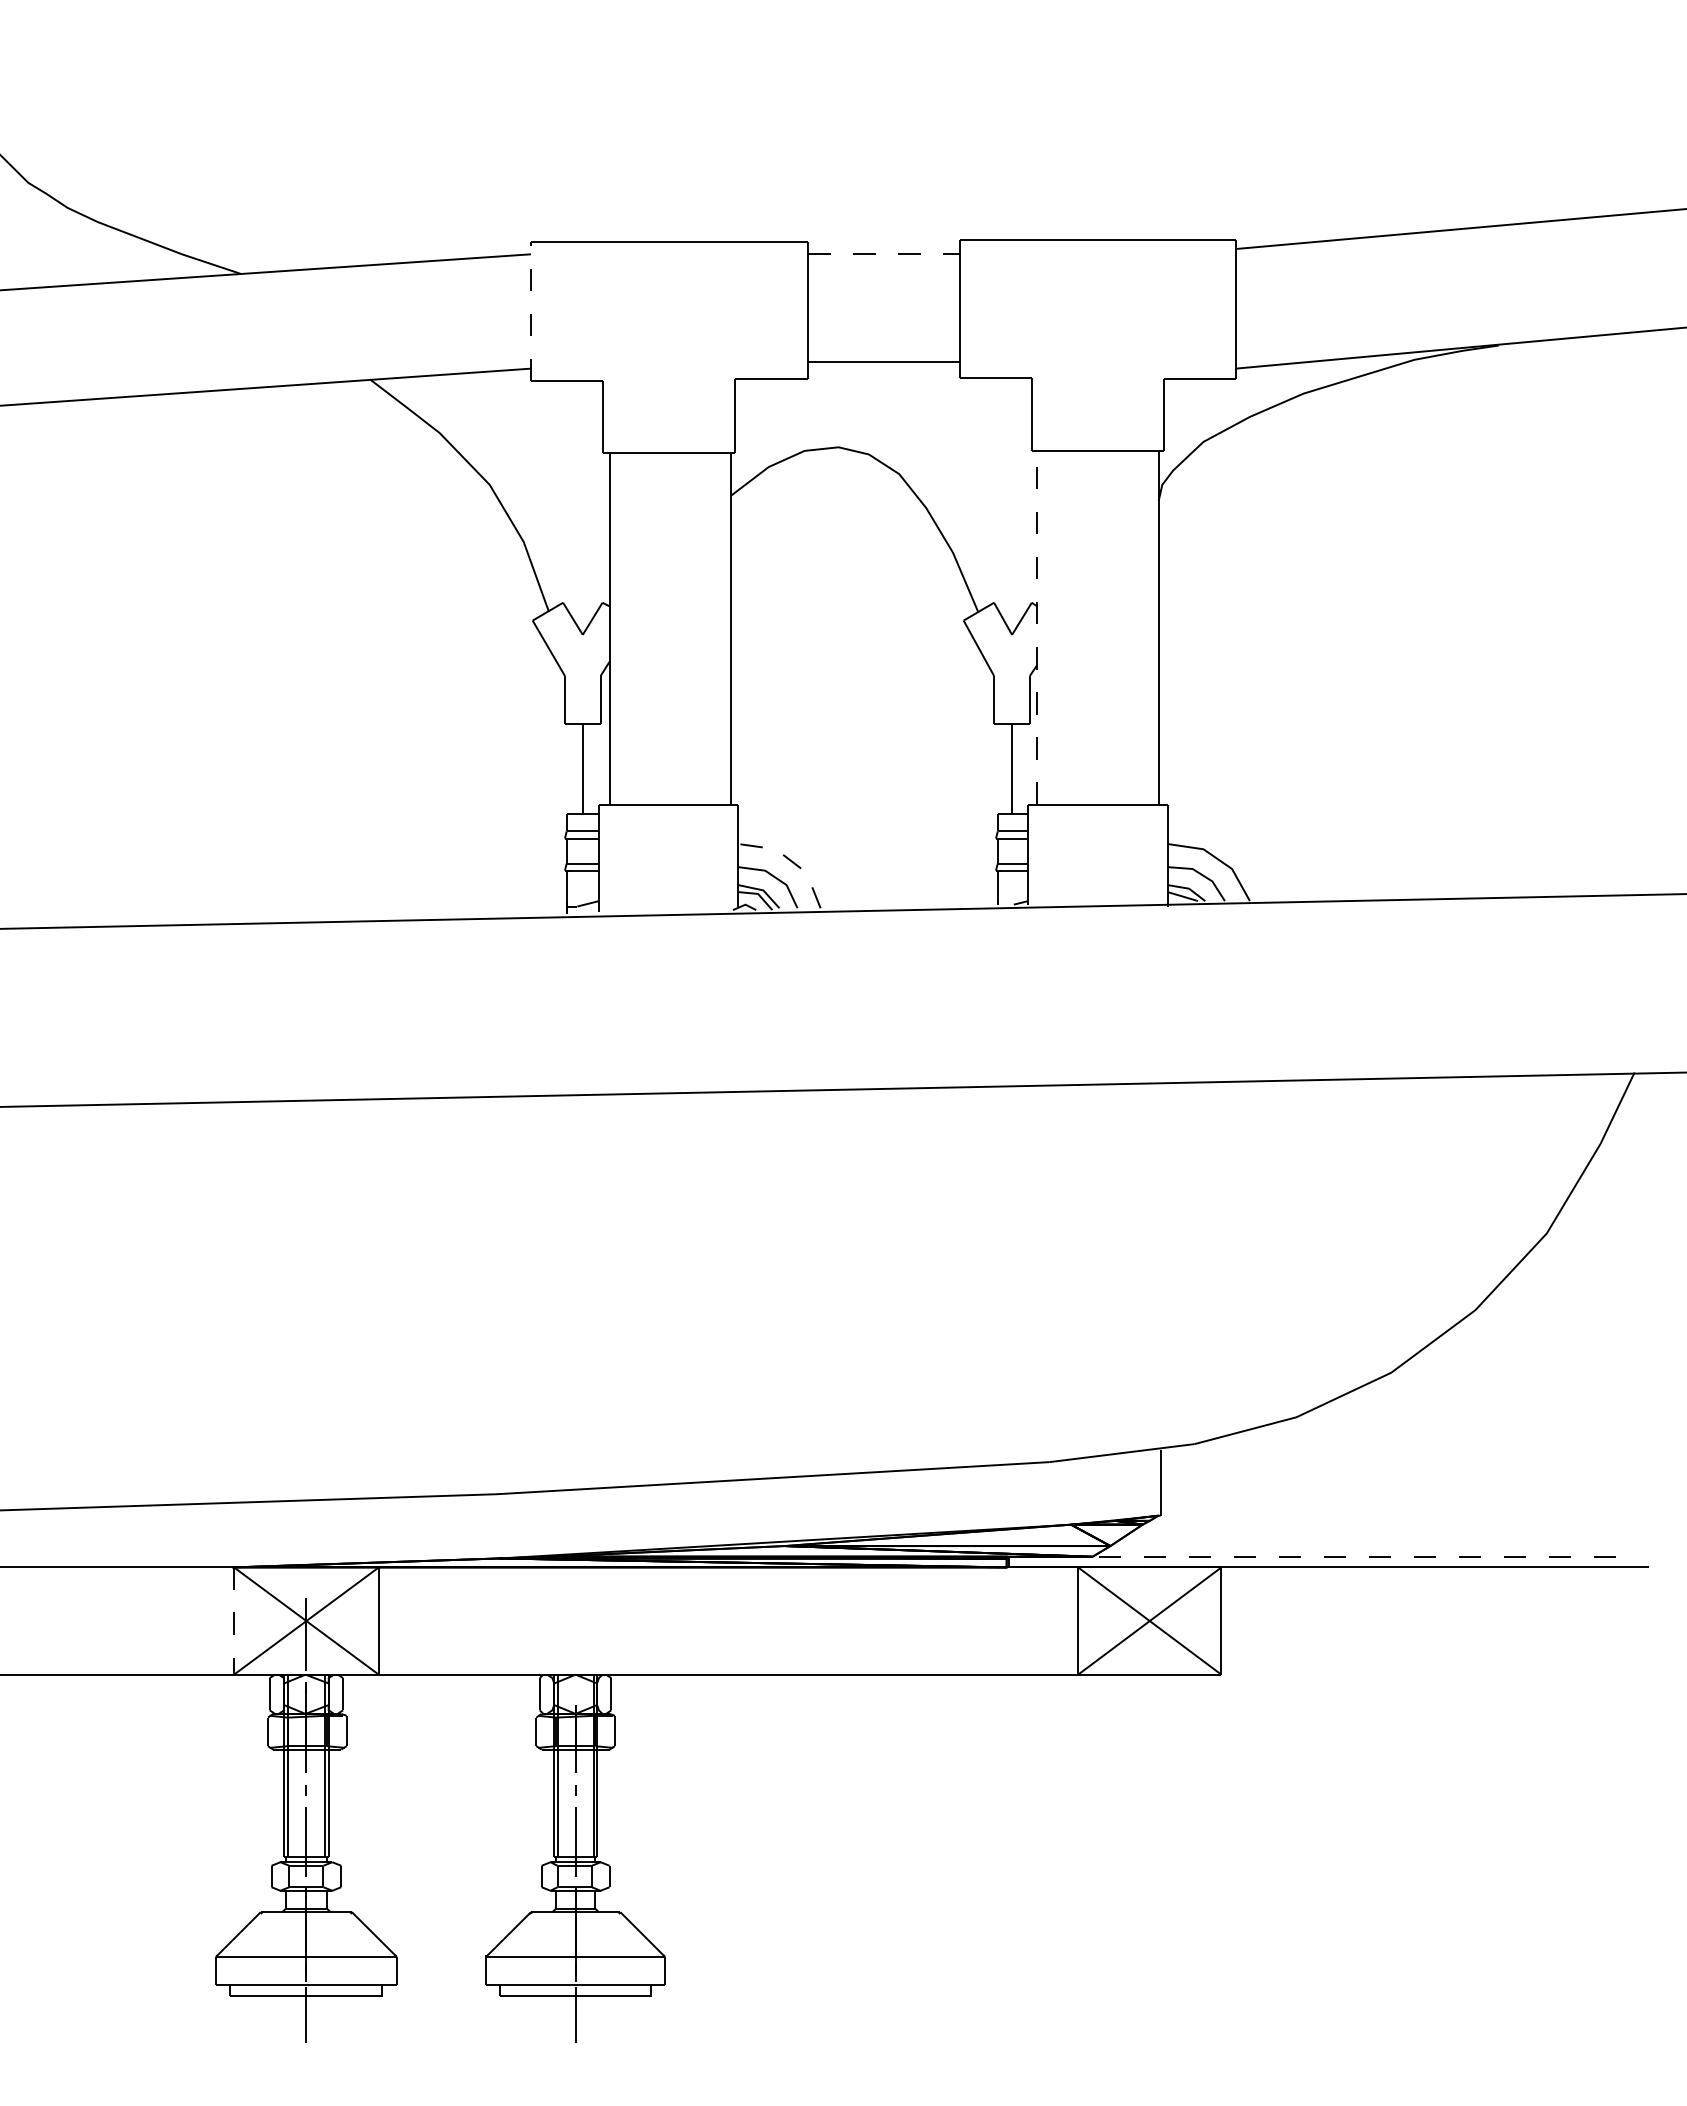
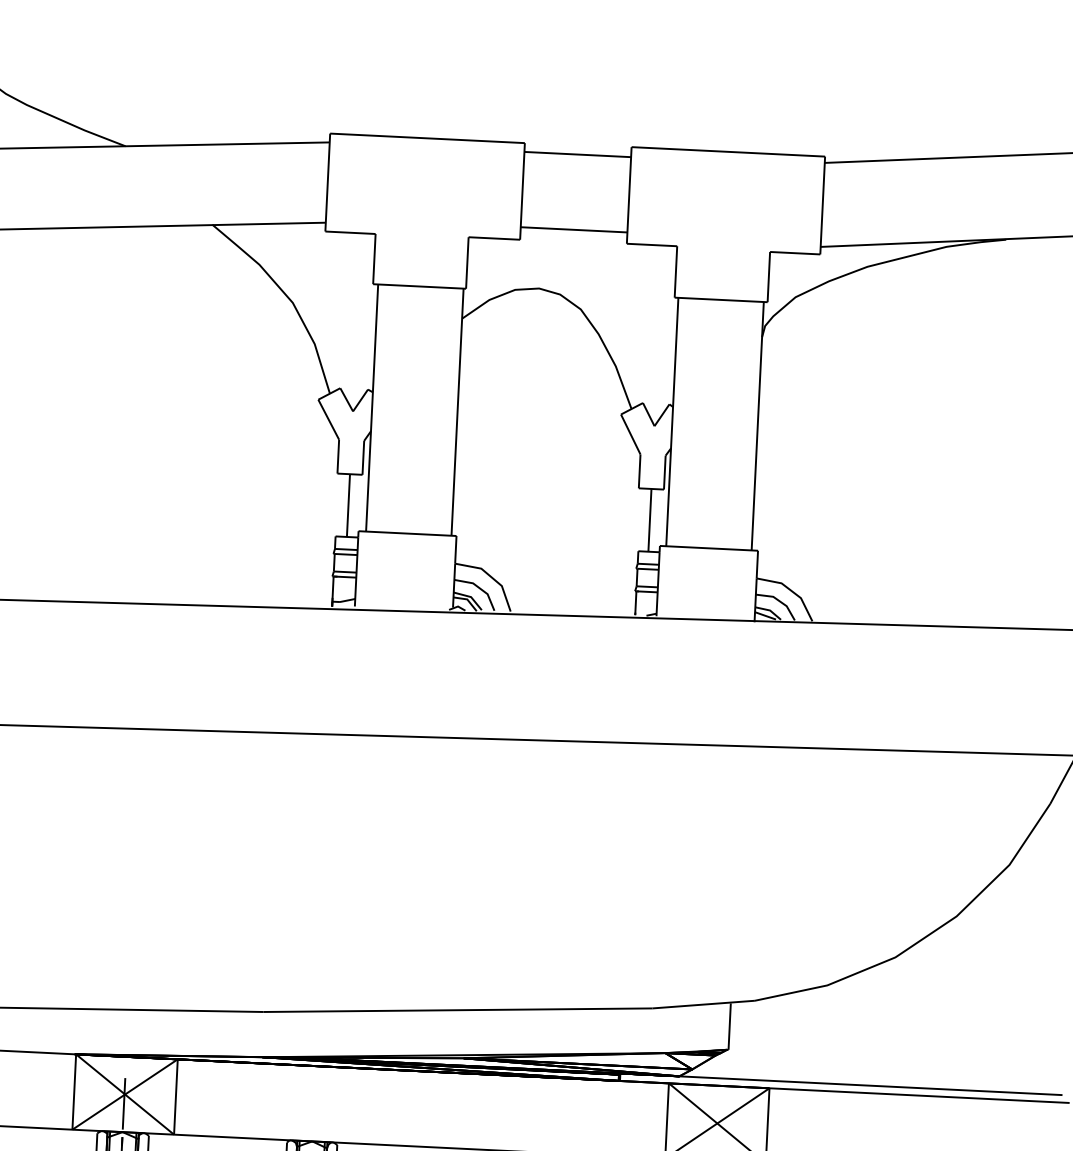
line: (884, 254) -> (578, 154), dashed -> solid
line: (530, 311) -> (327, 182), dashed -> solid
line: (1037, 627) -> (672, 421), dashed -> solid
line: (791, 861) -> (491, 577), dashed -> solid
line: (1323, 1556) -> (841, 1084), dashed -> solid
line: (234, 1621) -> (74, 1092), dashed -> solid

